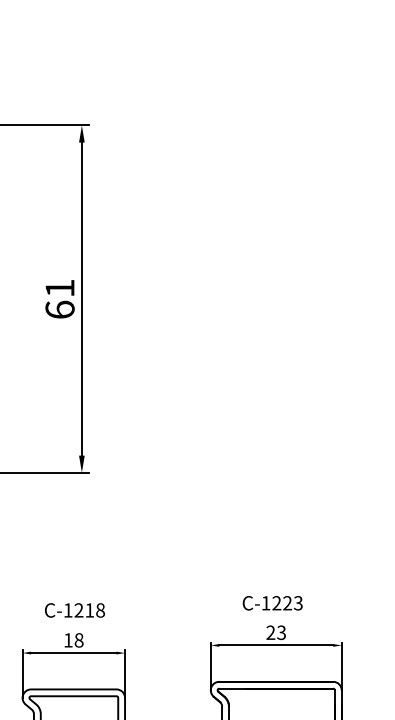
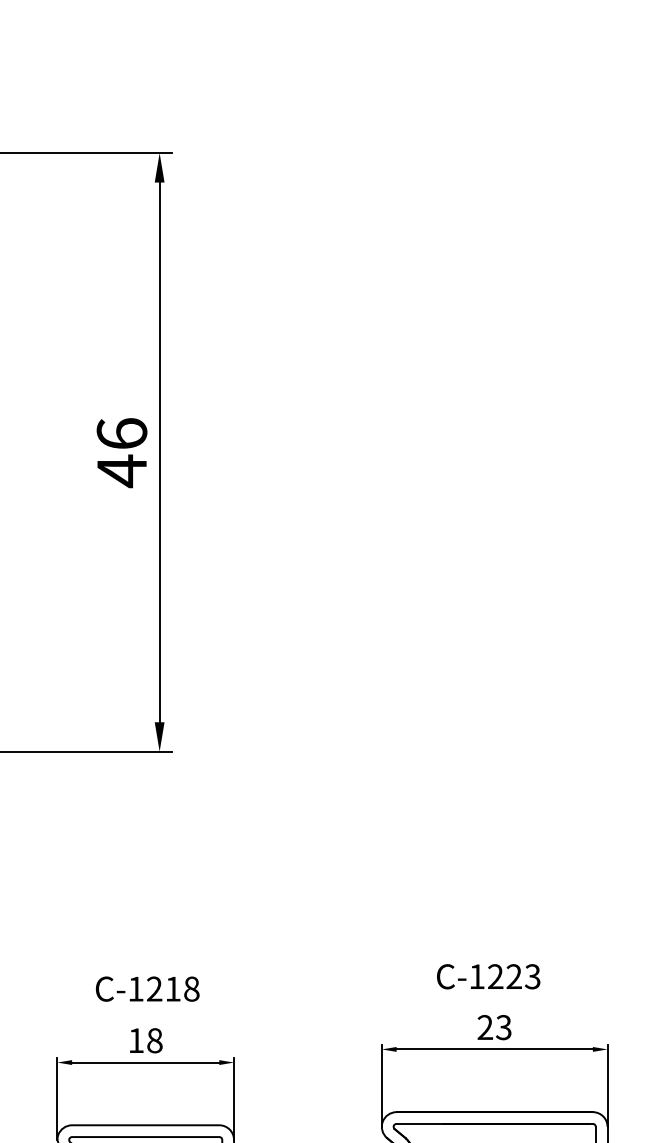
text: (59, 299) -> (121, 453), 61 -> 46

